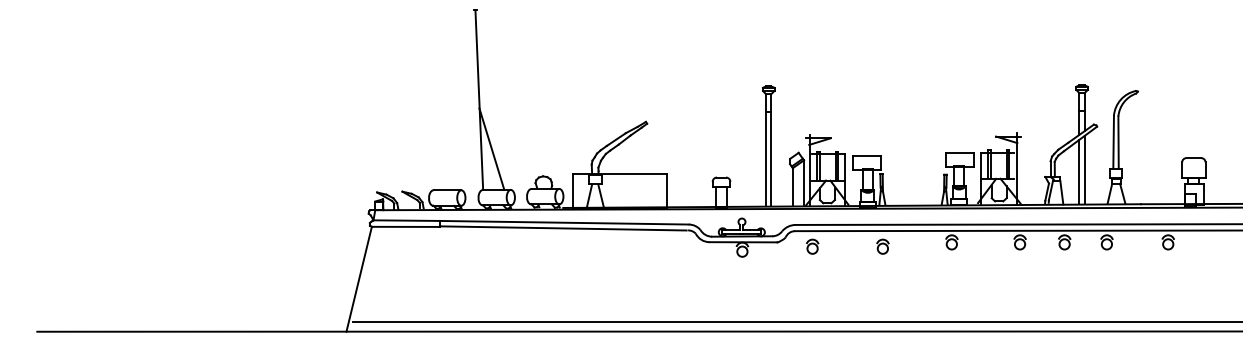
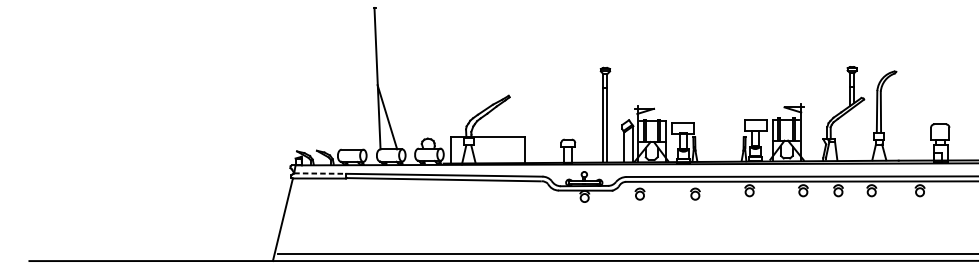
line: (1084, 170) -> (854, 134), removed
line: (1079, 171) -> (850, 134), removed
line: (407, 220) -> (320, 173), solid -> dashed

